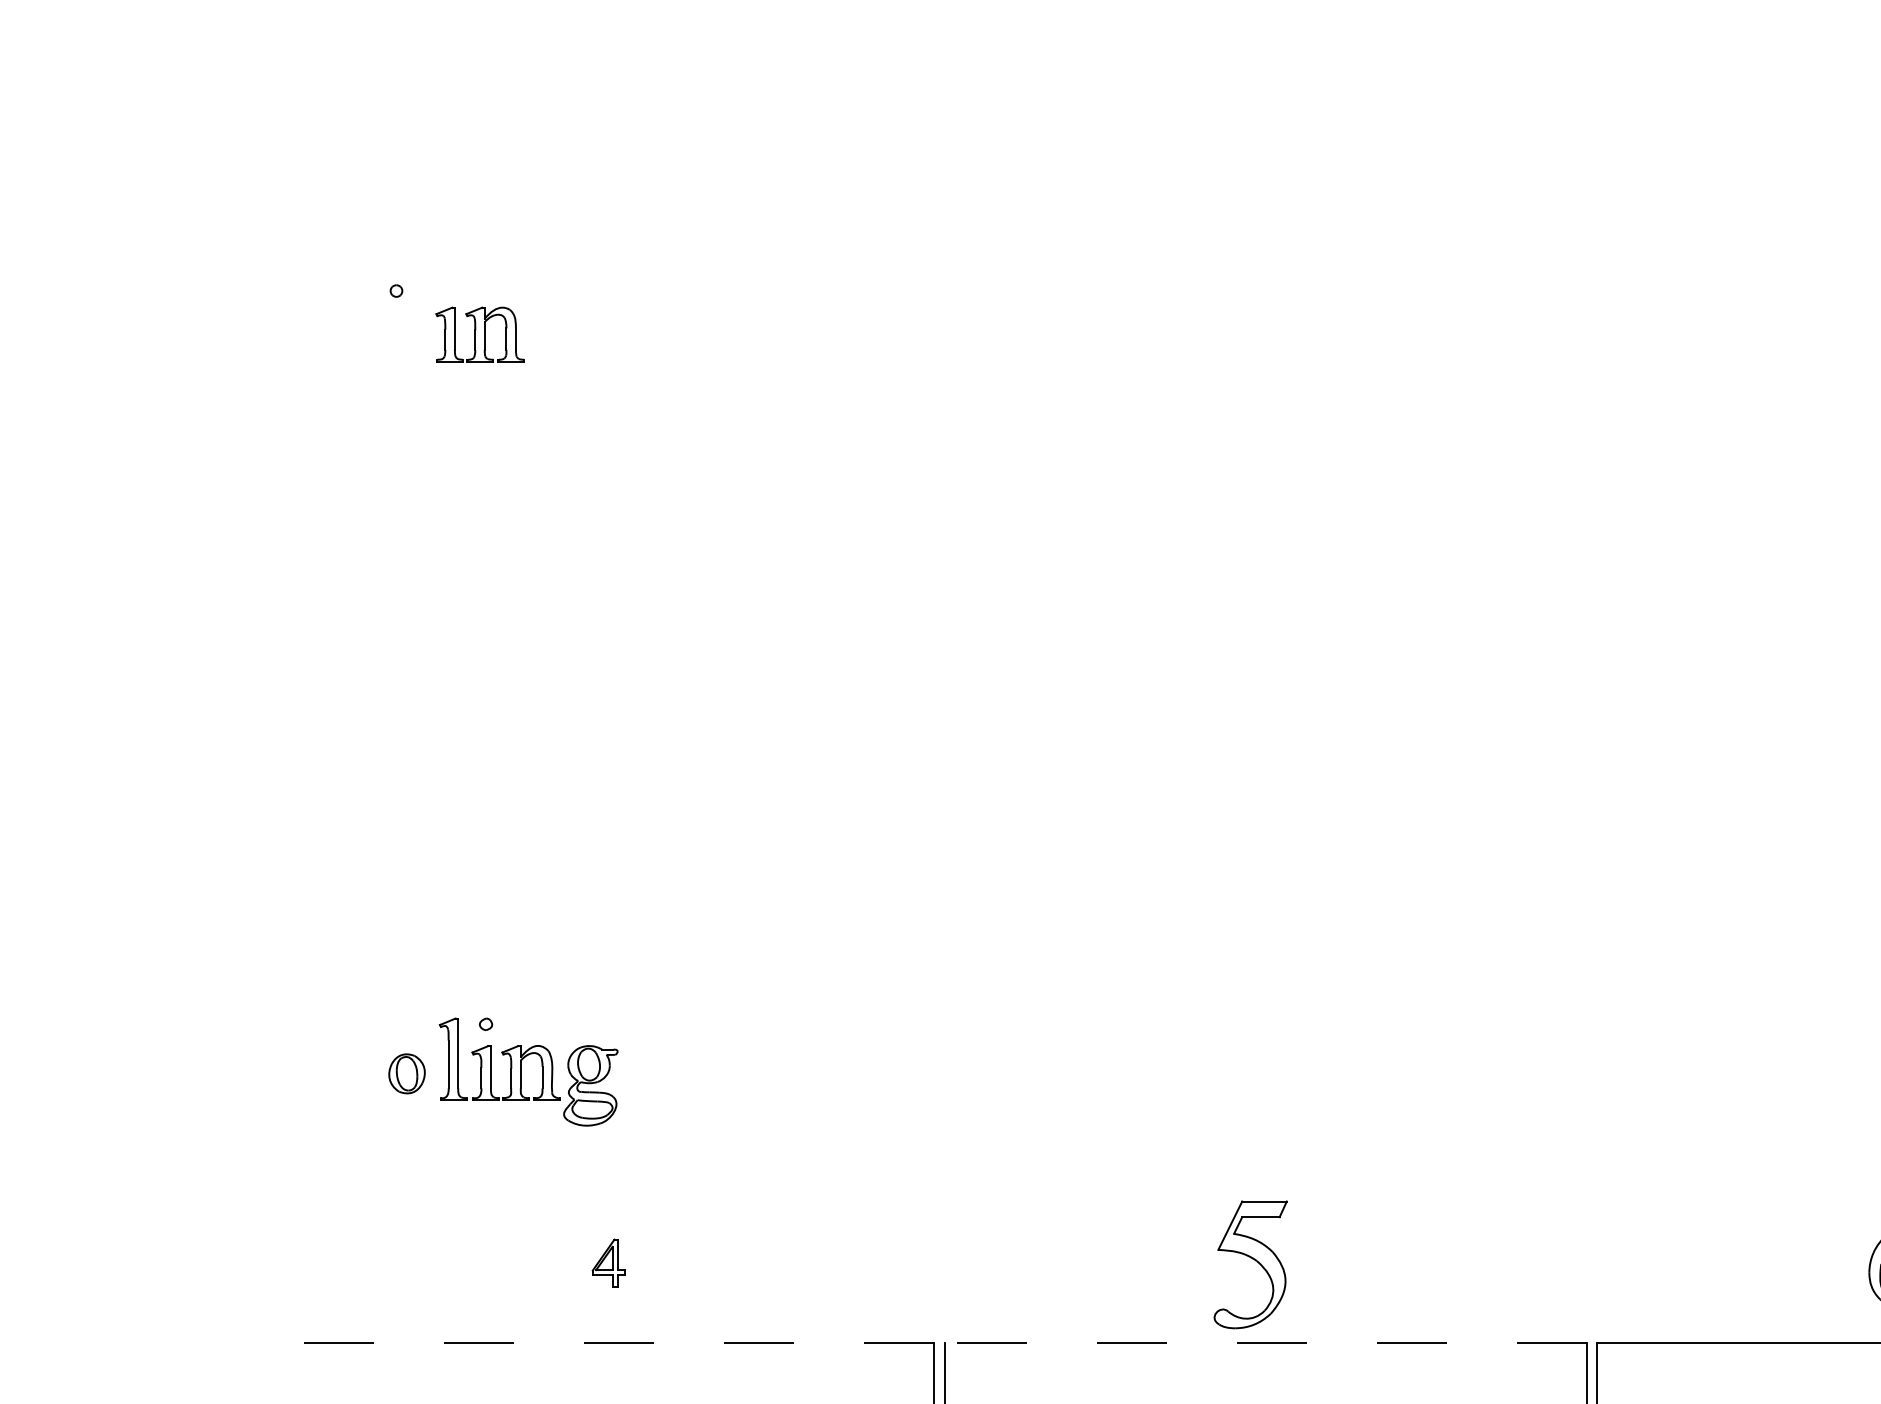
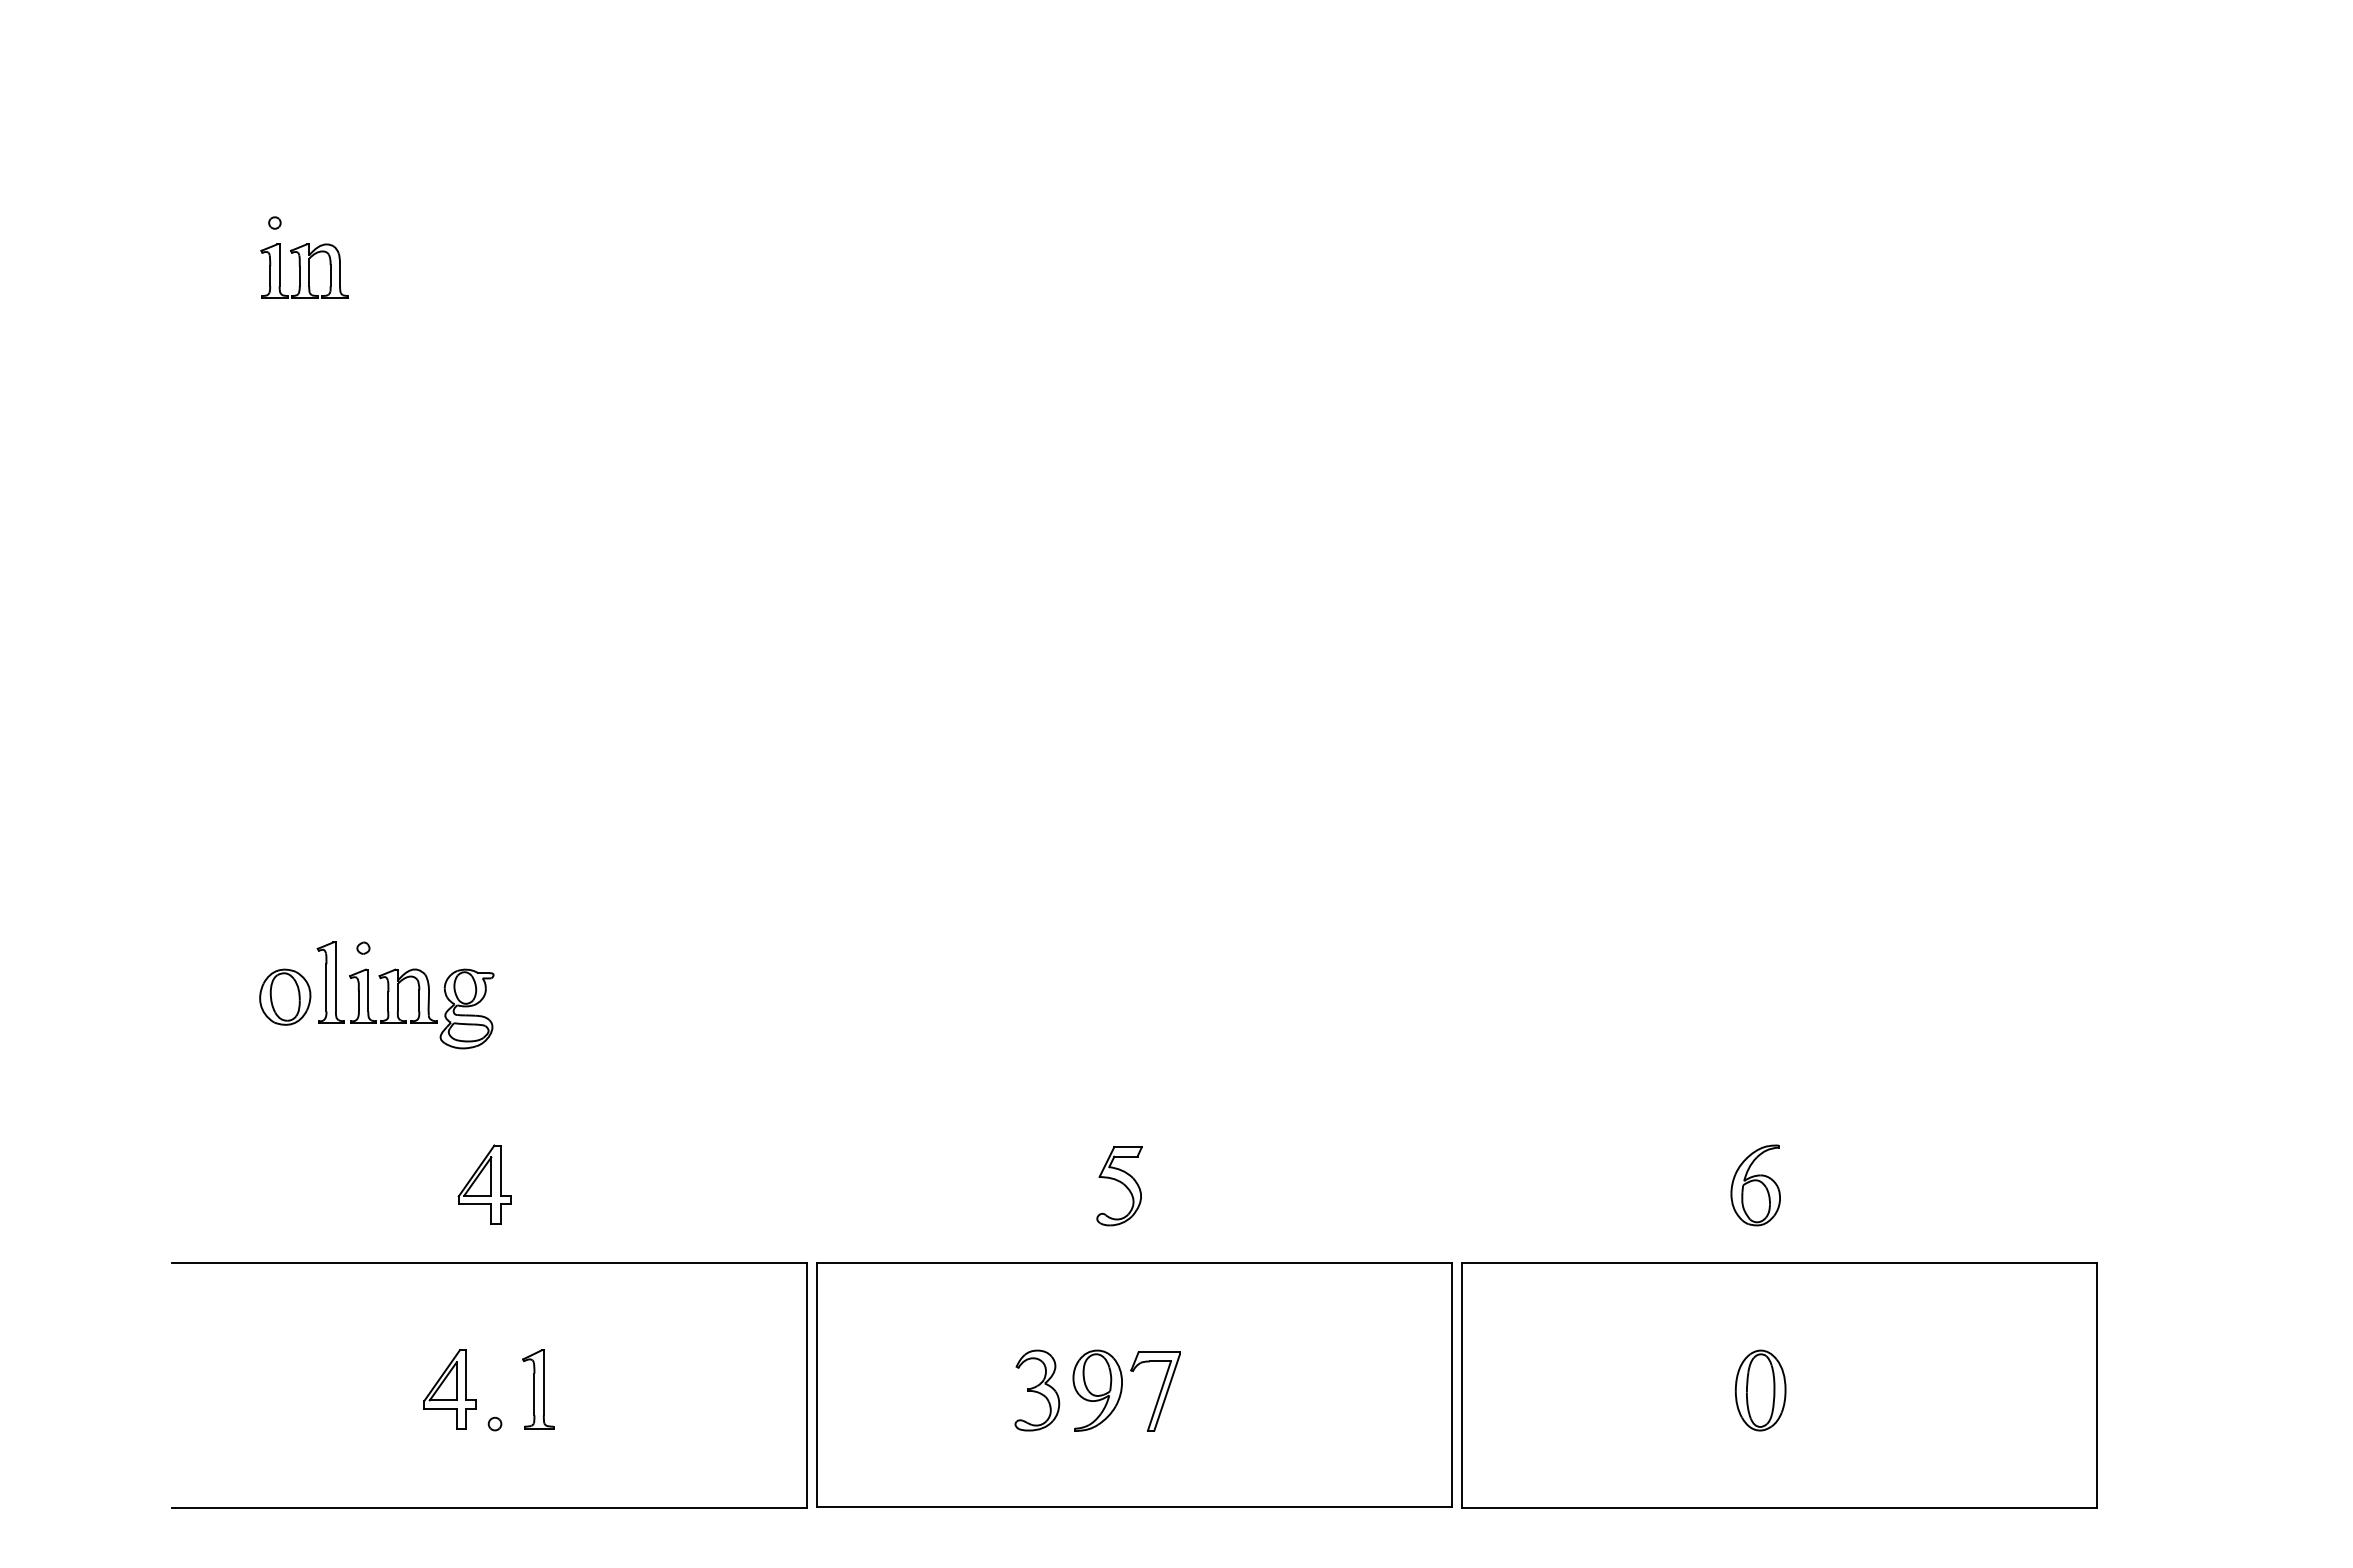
part: (480, 334) -> (304, 270), moved
part: (407, 1073) -> (285, 996), size x1.43
part: (608, 1263) -> (484, 1184), size x1.67
part: (1250, 1265) -> (1119, 1186), size x0.62
line: (613, 1343) -> (489, 1263), dashed -> solid
line: (1265, 1343) -> (1134, 1263), dashed -> solid

